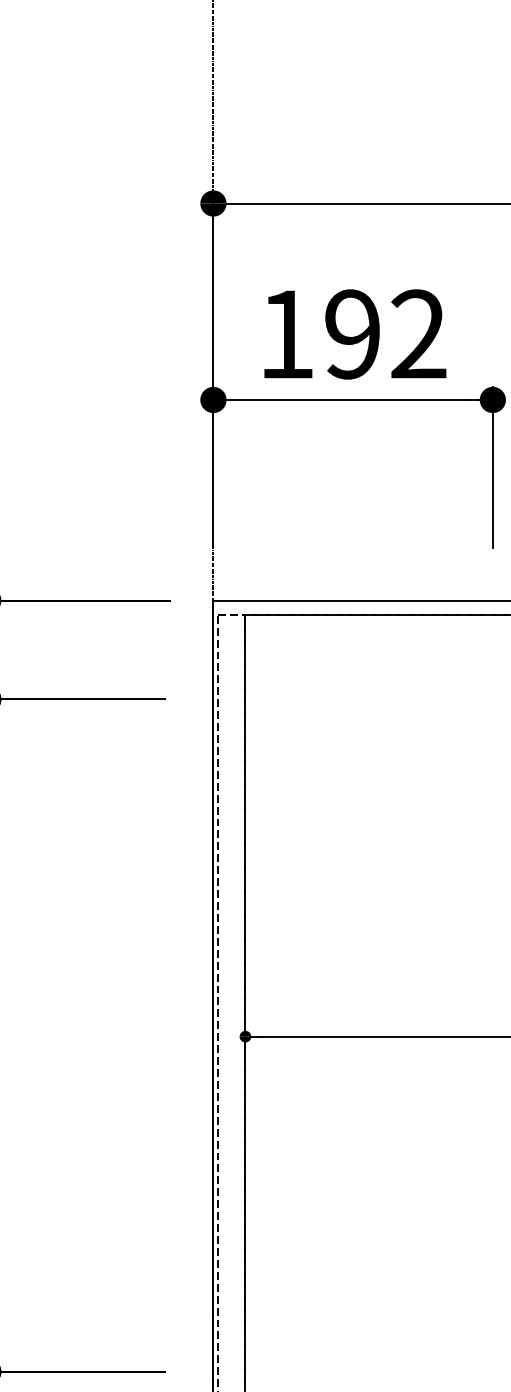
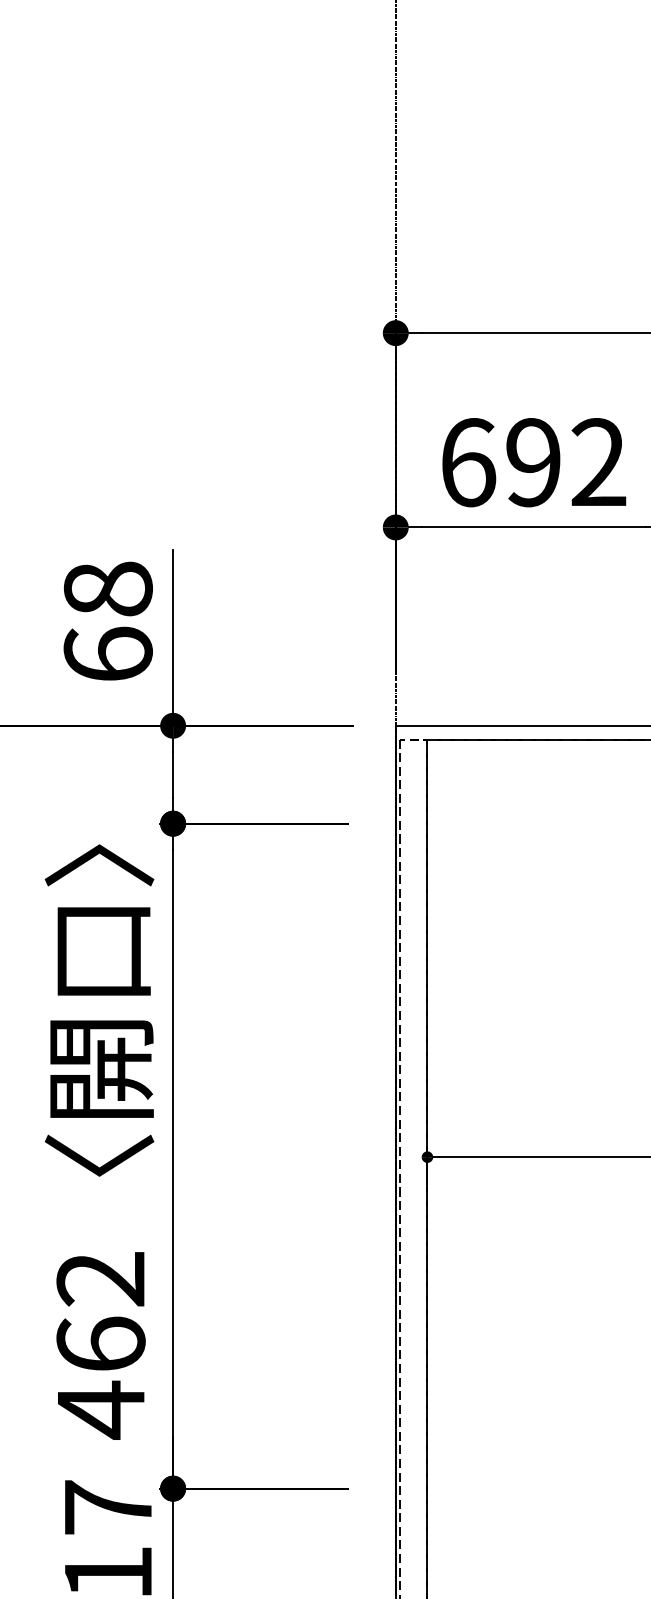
text: (287, 334) -> (469, 462), 192 -> 692

